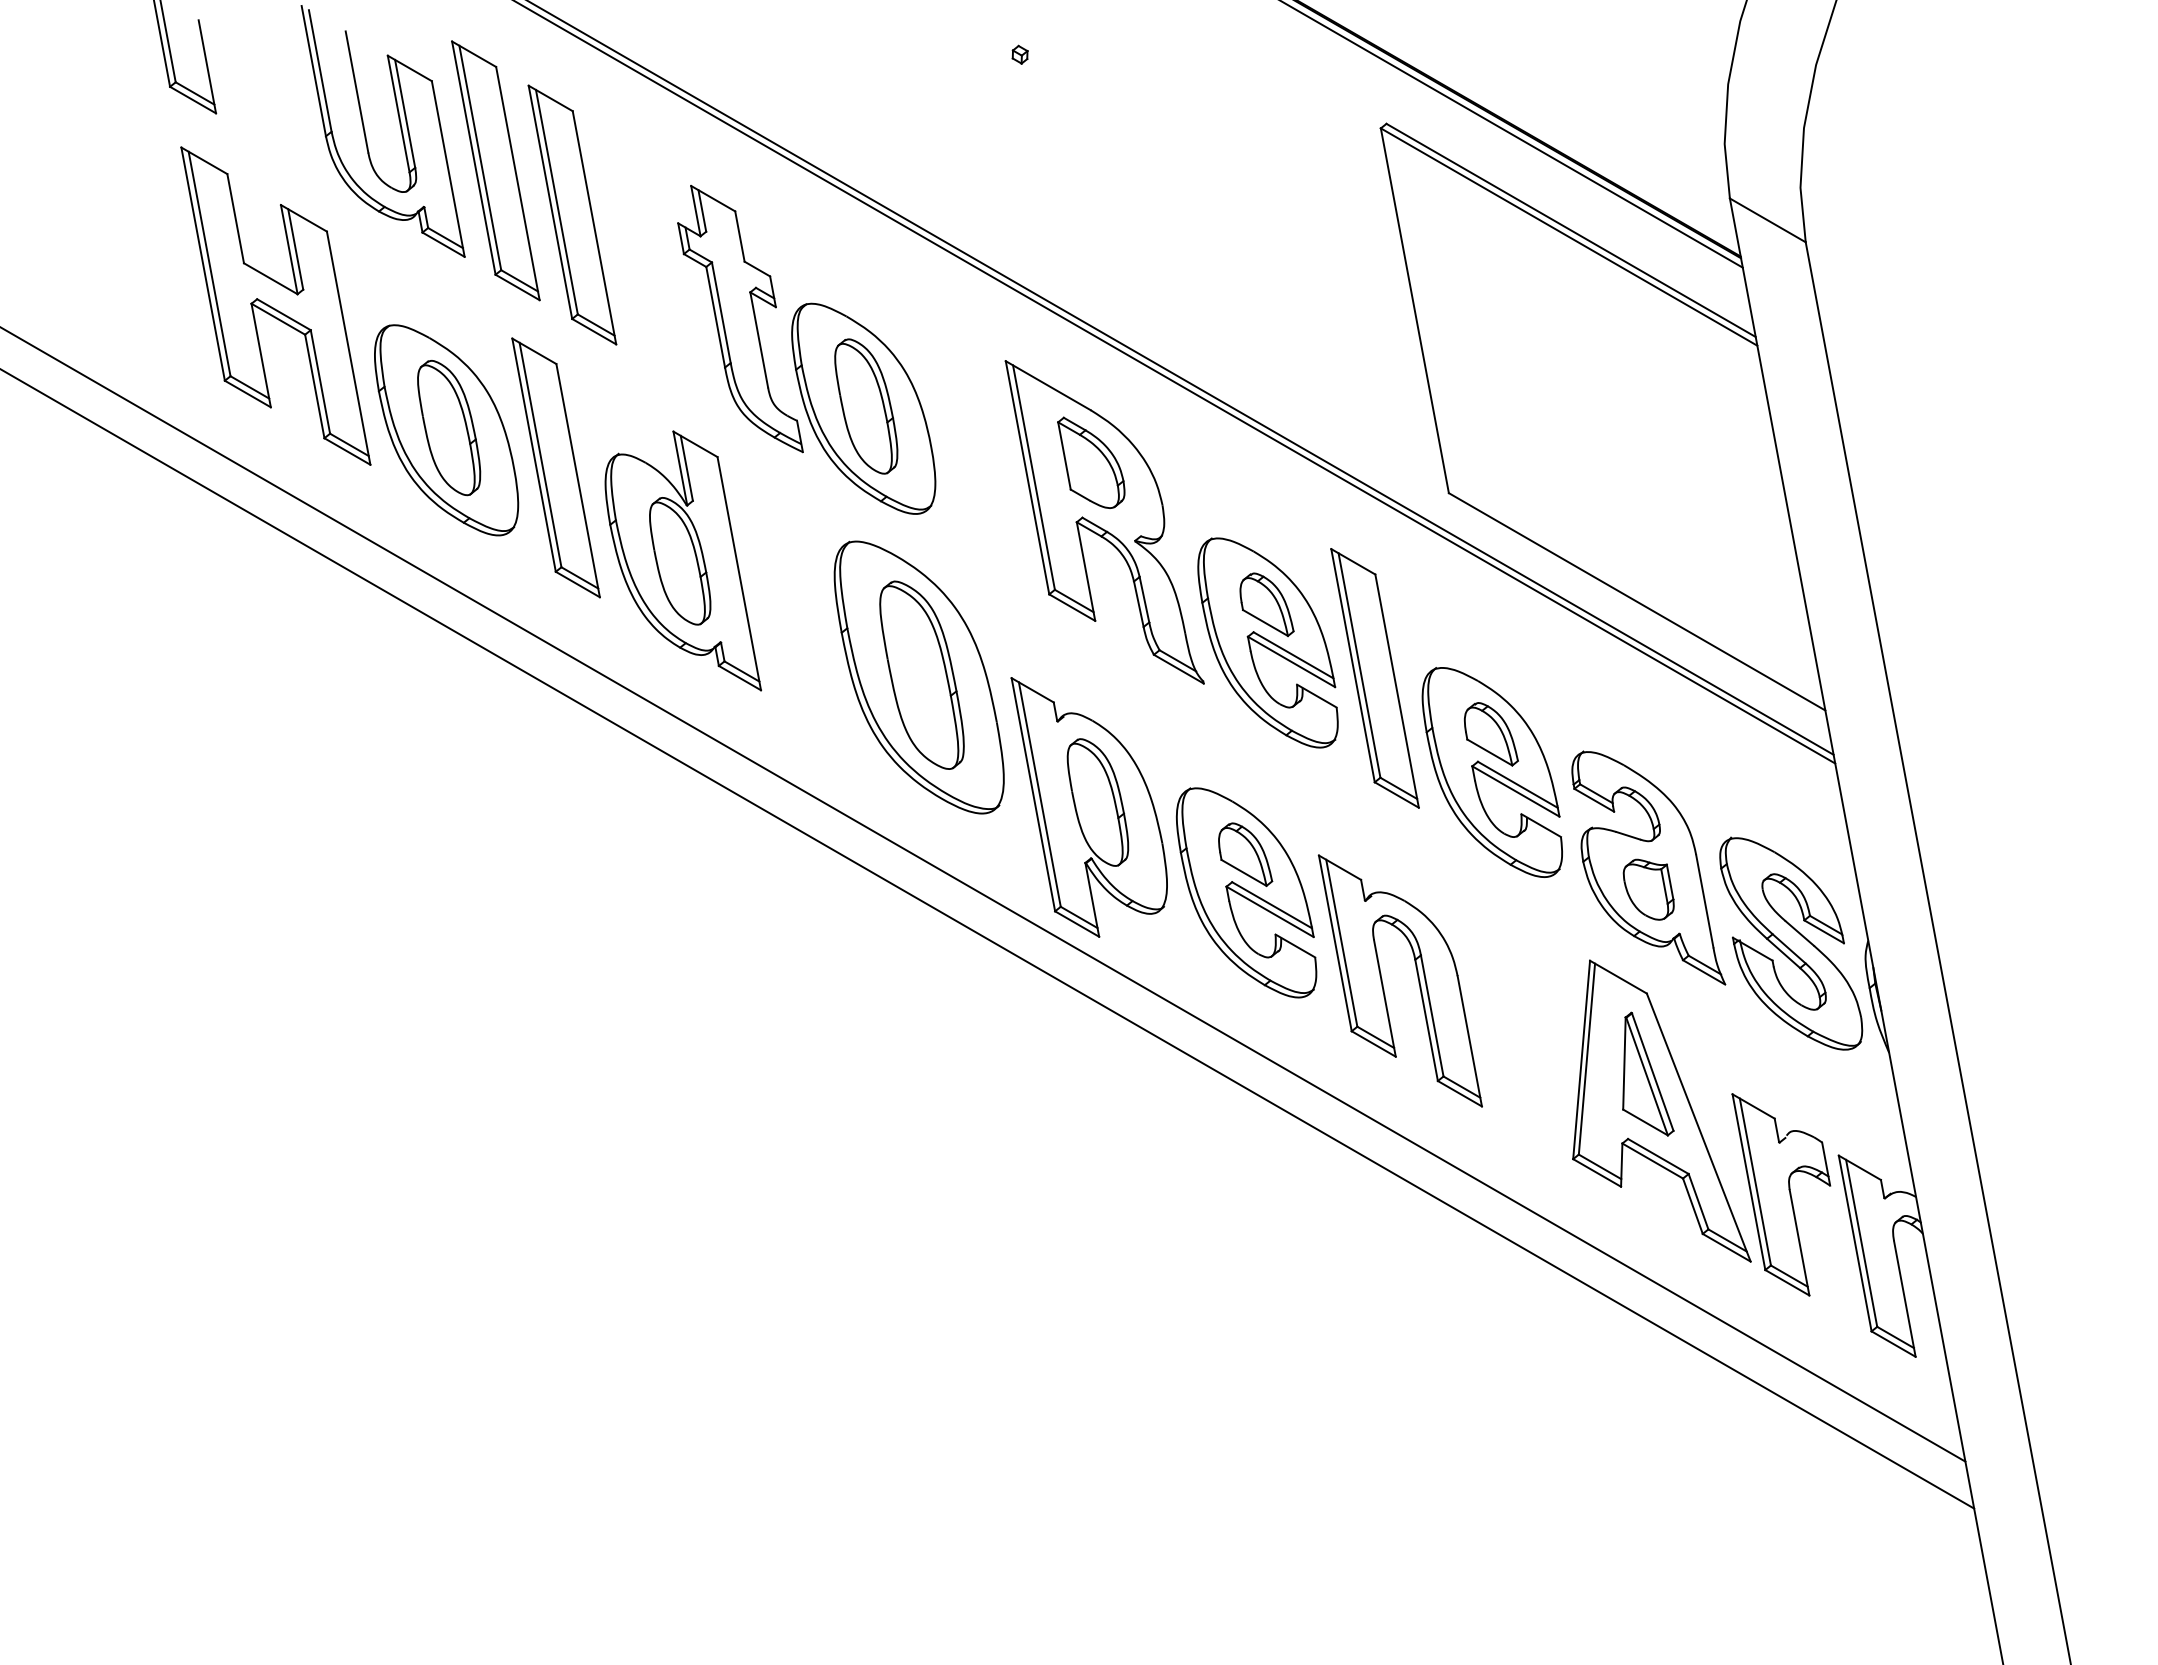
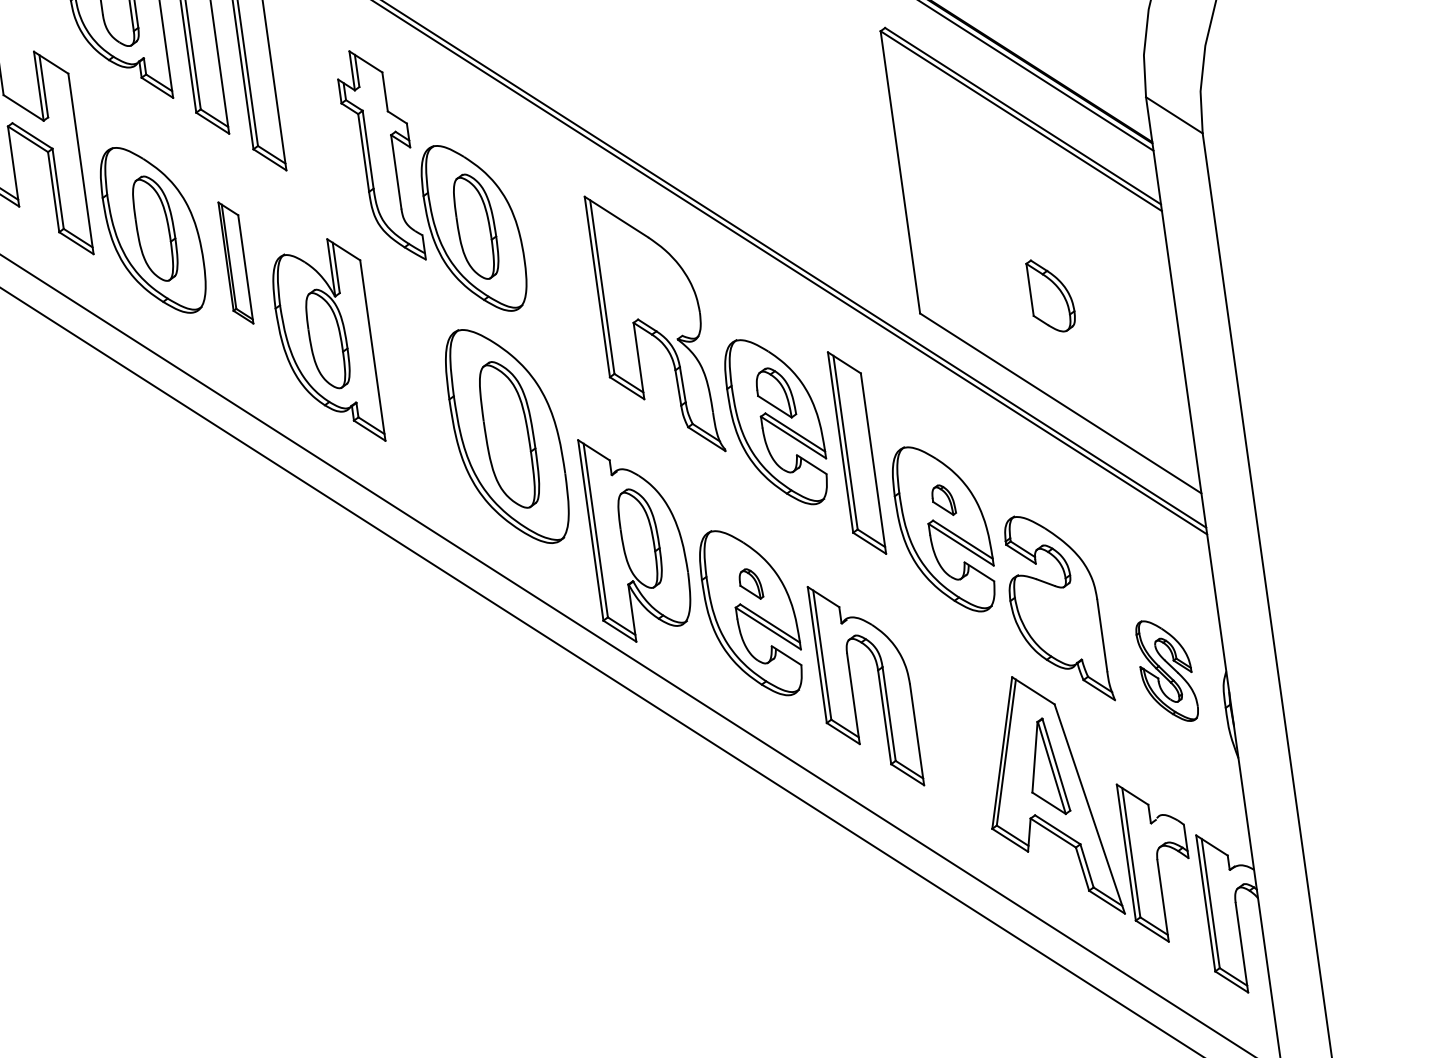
part: (1091, 462) -> (1050, 295), moved
part: (555, 467) -> (235, 262), size x0.6
part: (1491, 734) -> (944, 500), size x0.6
part: (1245, 854) -> (751, 583), size x0.6
part: (1648, 889) -> (1059, 624), removed
part: (1791, 943) -> (1167, 671), size x0.6

